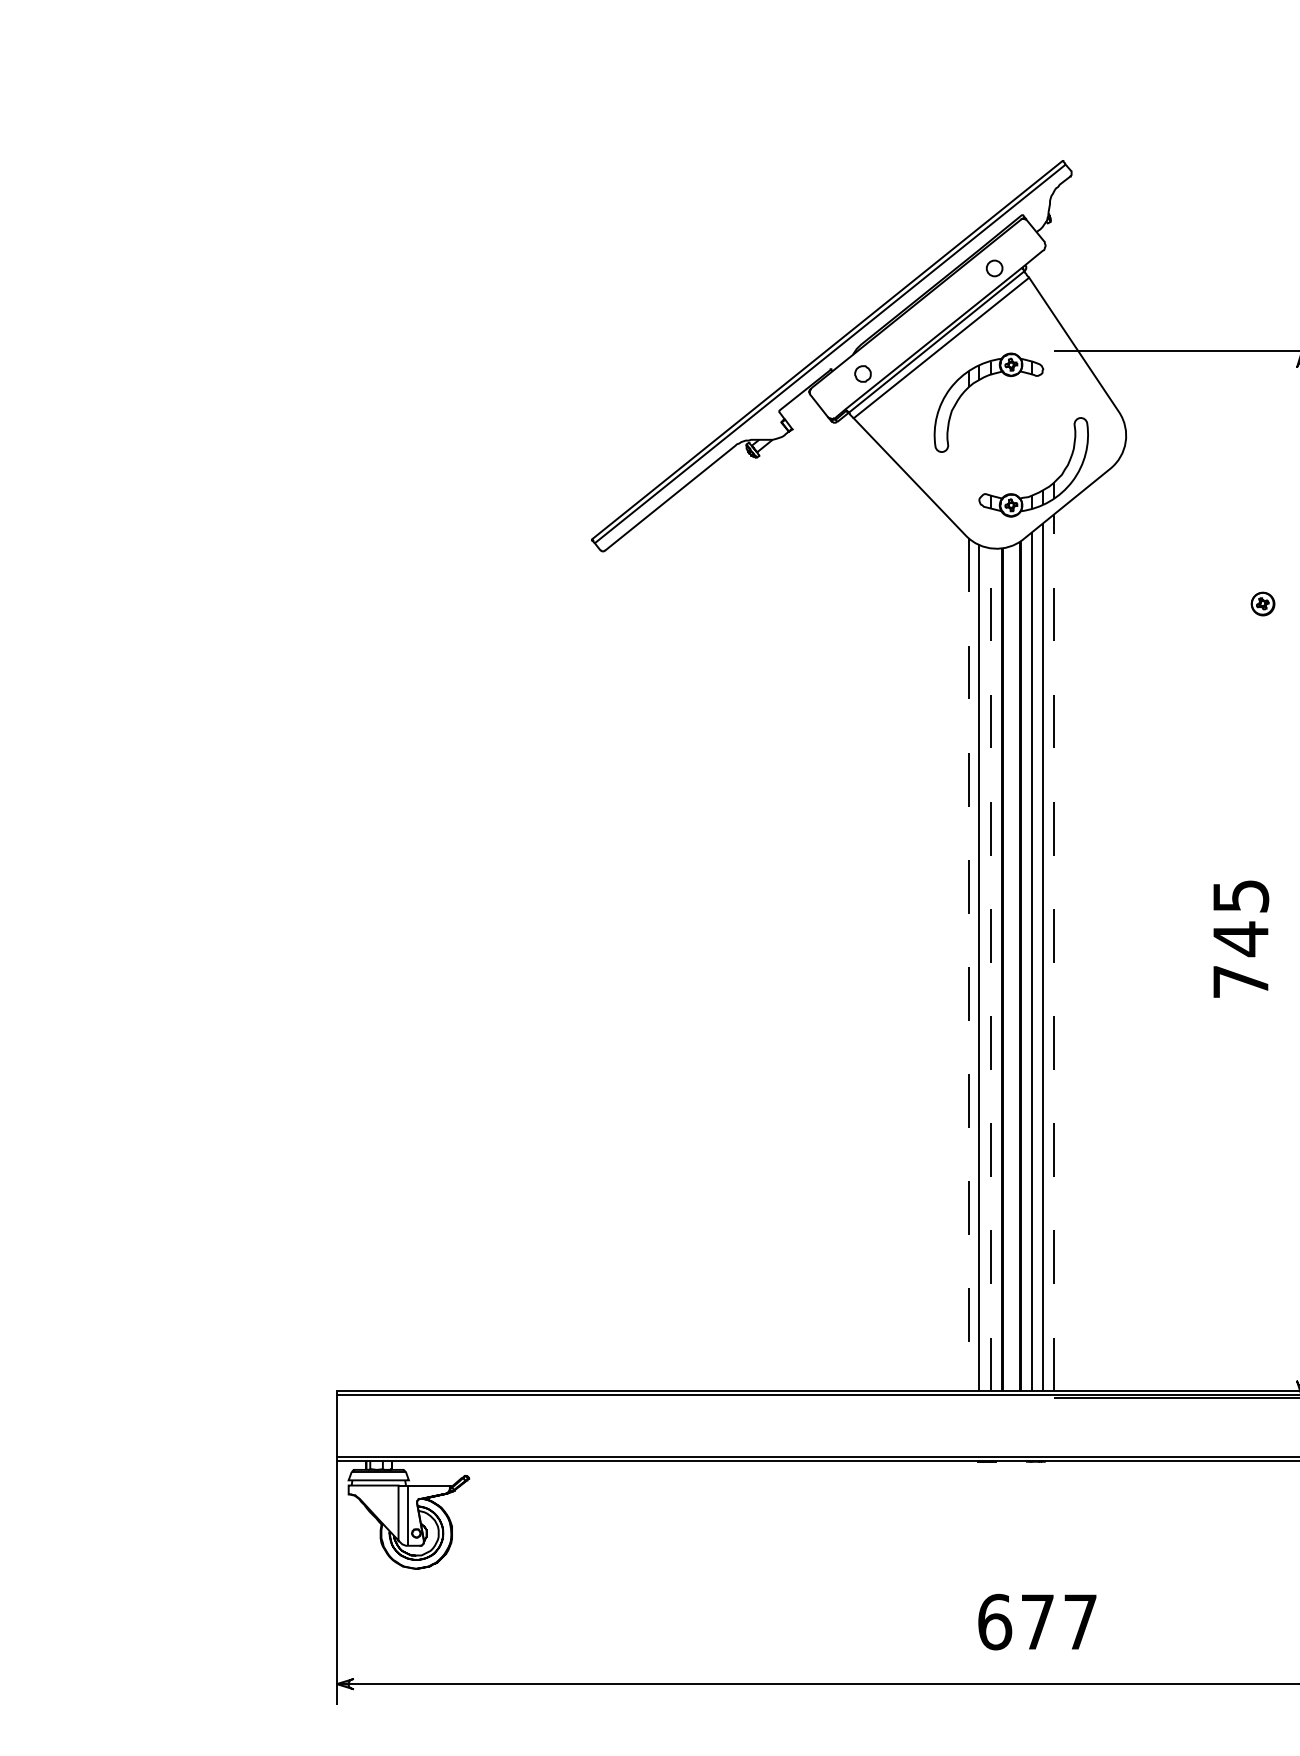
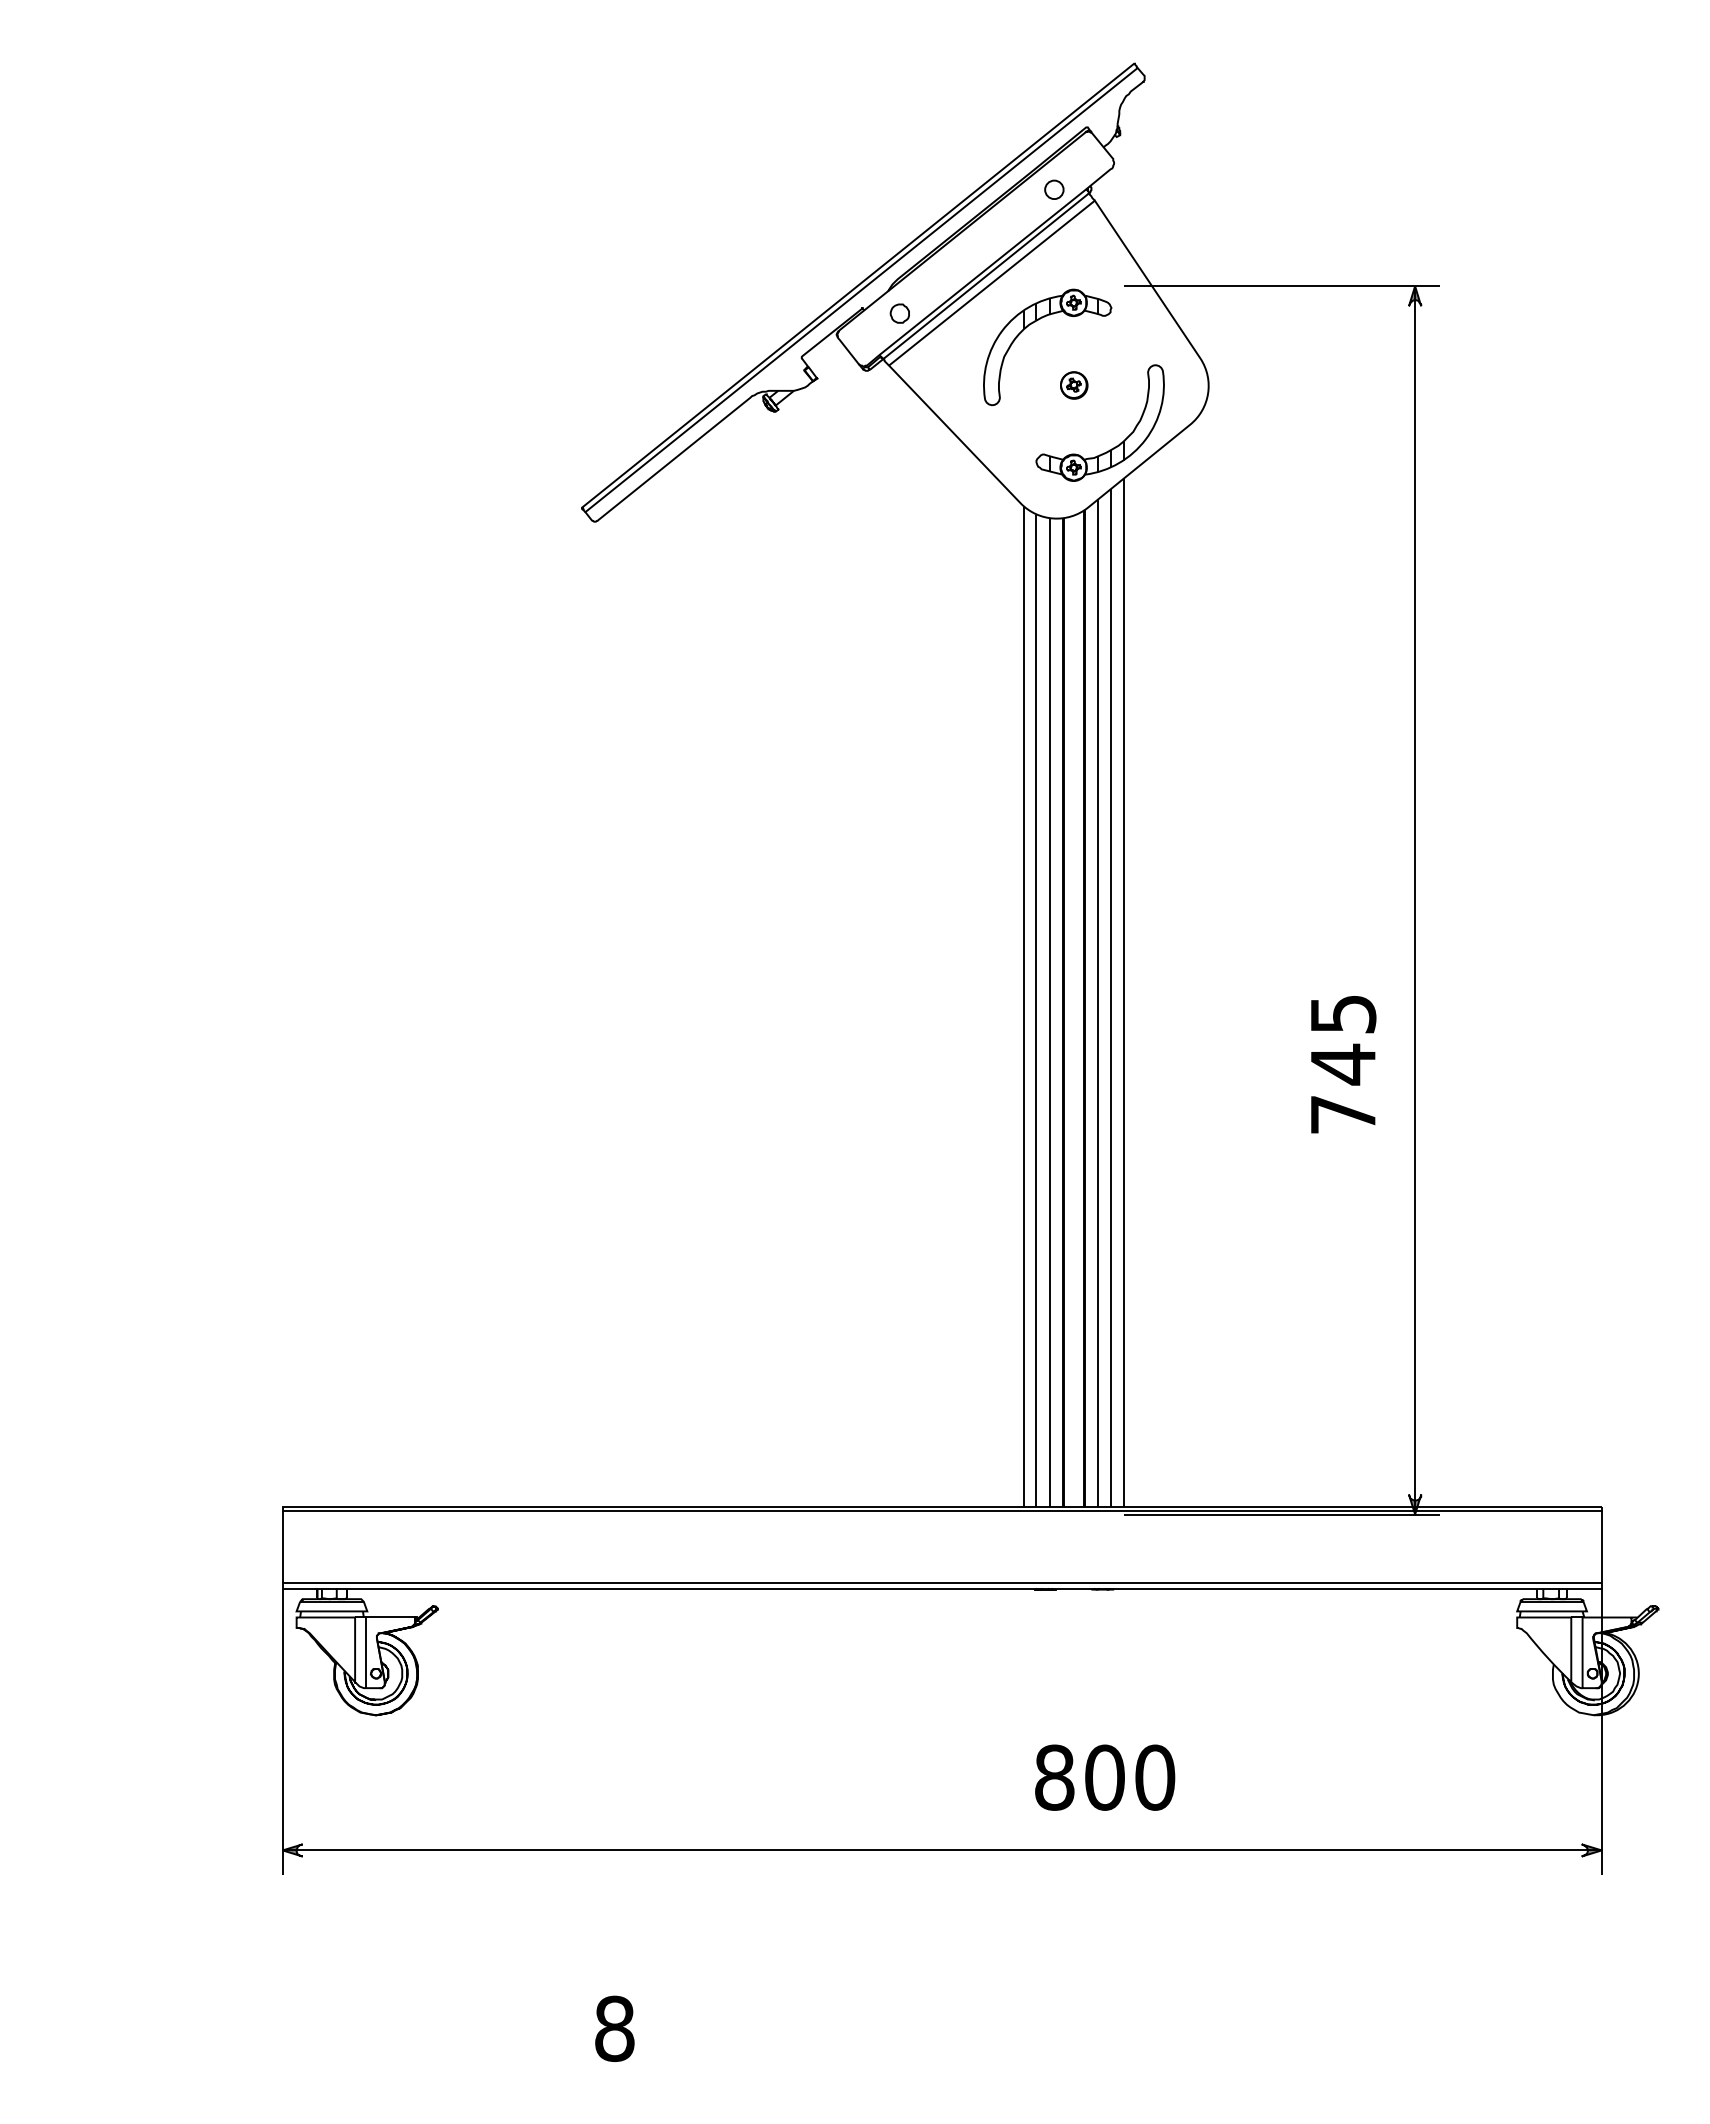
part: (1263, 604) -> (1074, 385), moved
text: (1241, 939) -> (1343, 1064), moved
line: (1053, 952) -> (1123, 992), dashed -> solid
line: (969, 964) -> (1024, 1006), dashed -> solid
line: (990, 968) -> (1049, 1011), dashed -> solid
text: (1038, 1621) -> (1105, 1777), 677 -> 800

